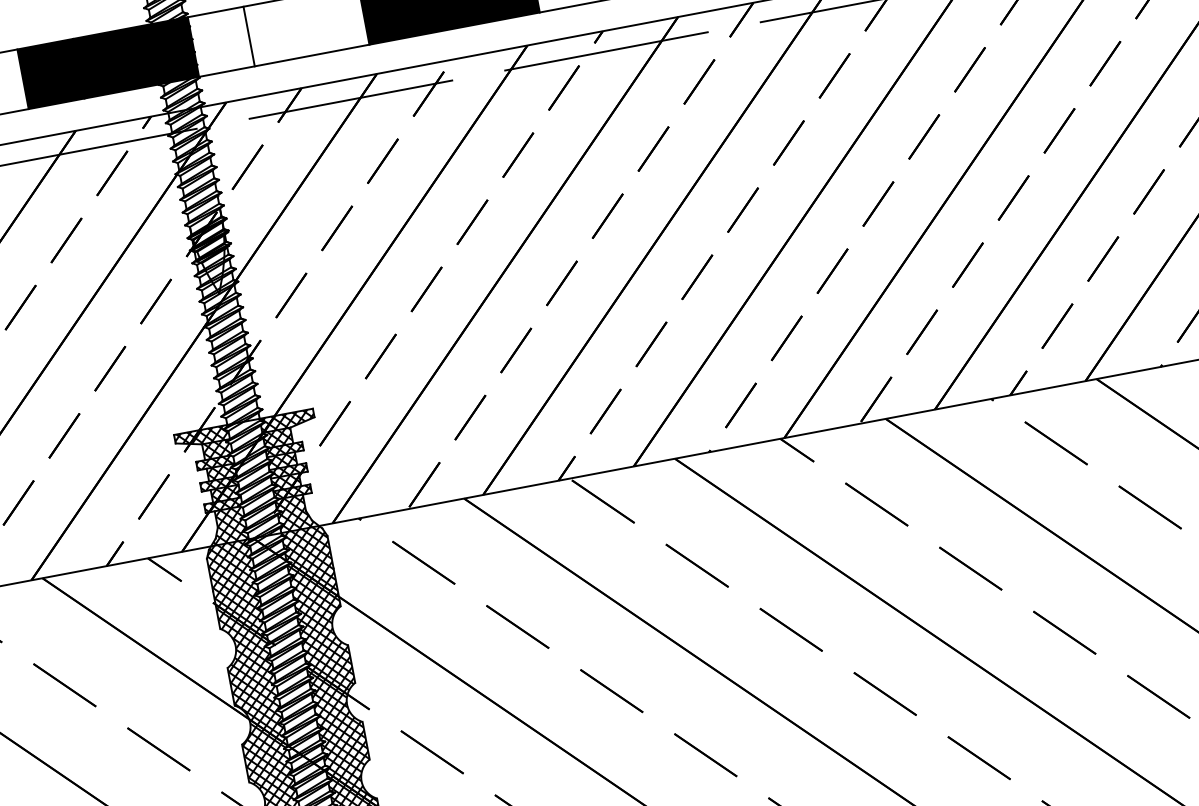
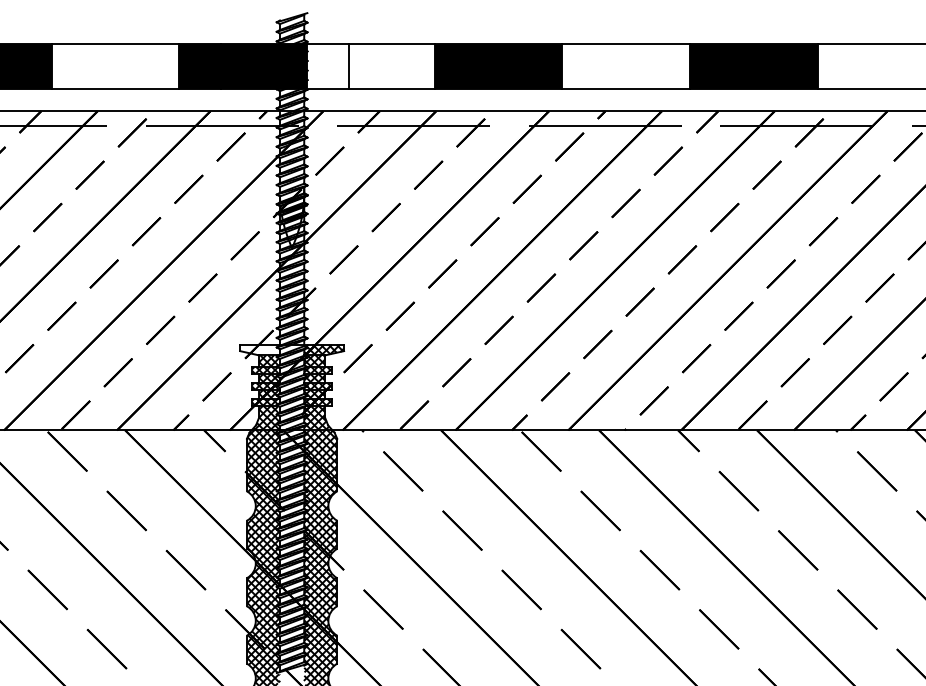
hatch: (201, 436) -> (259, 349), removed

